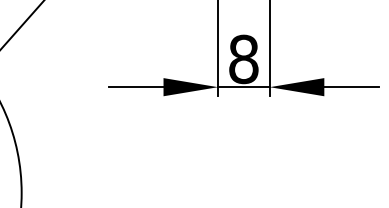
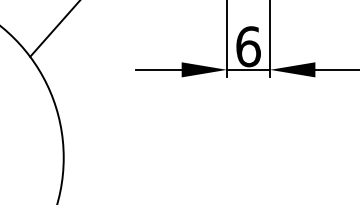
text: (243, 59) -> (248, 46), 8 -> 6

